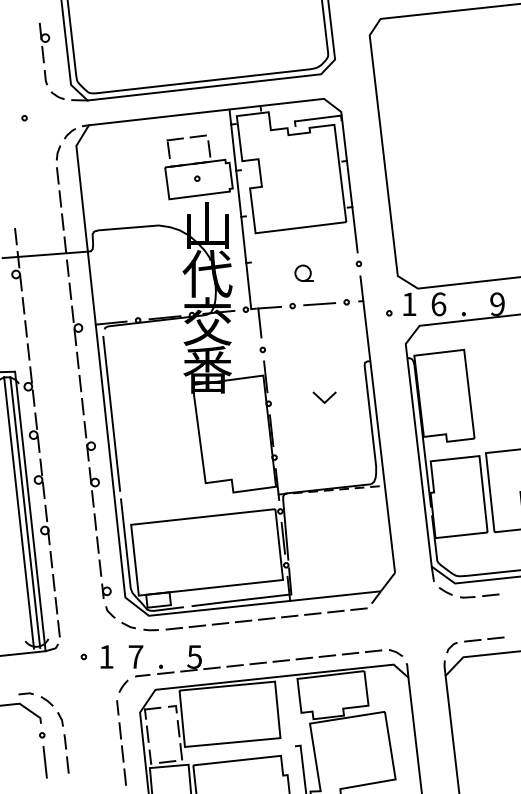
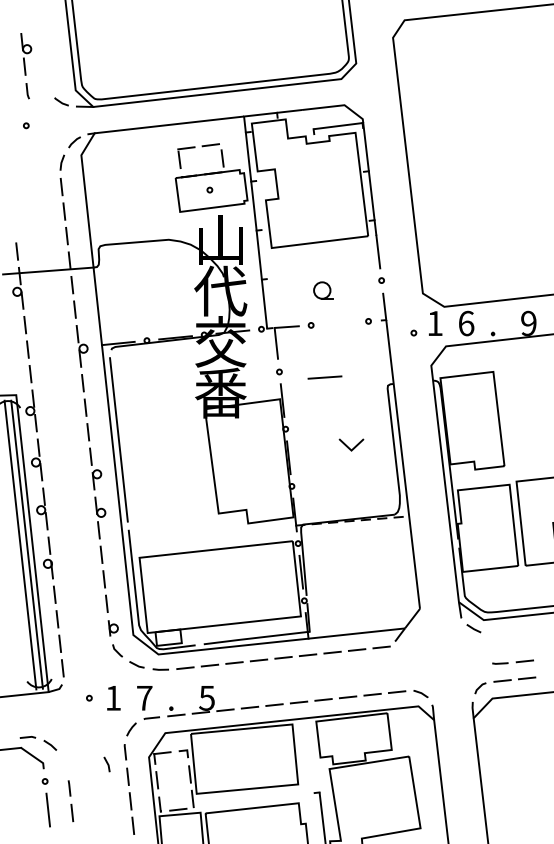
part: (44, 53) -> (26, 65), moved
line: (319, 304) -> (324, 377), moved
line: (322, 399) -> (349, 446), moved
part: (479, 595) -> (512, 661), moved
line: (60, 719) -> (107, 764), moved

